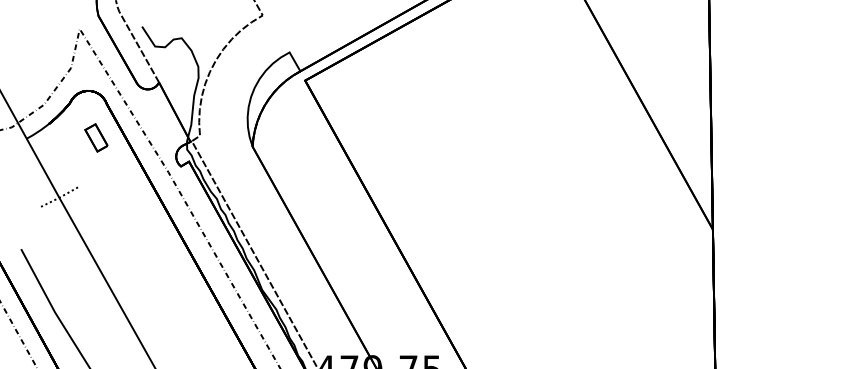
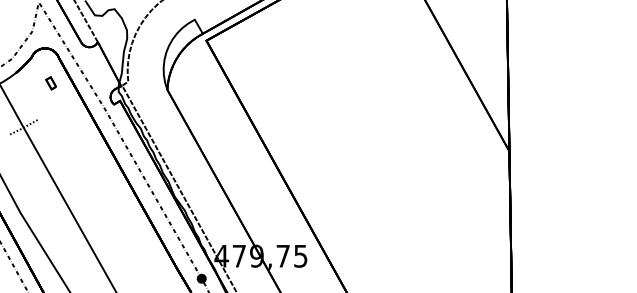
part: (95, 138) -> (50, 83), size x0.6

